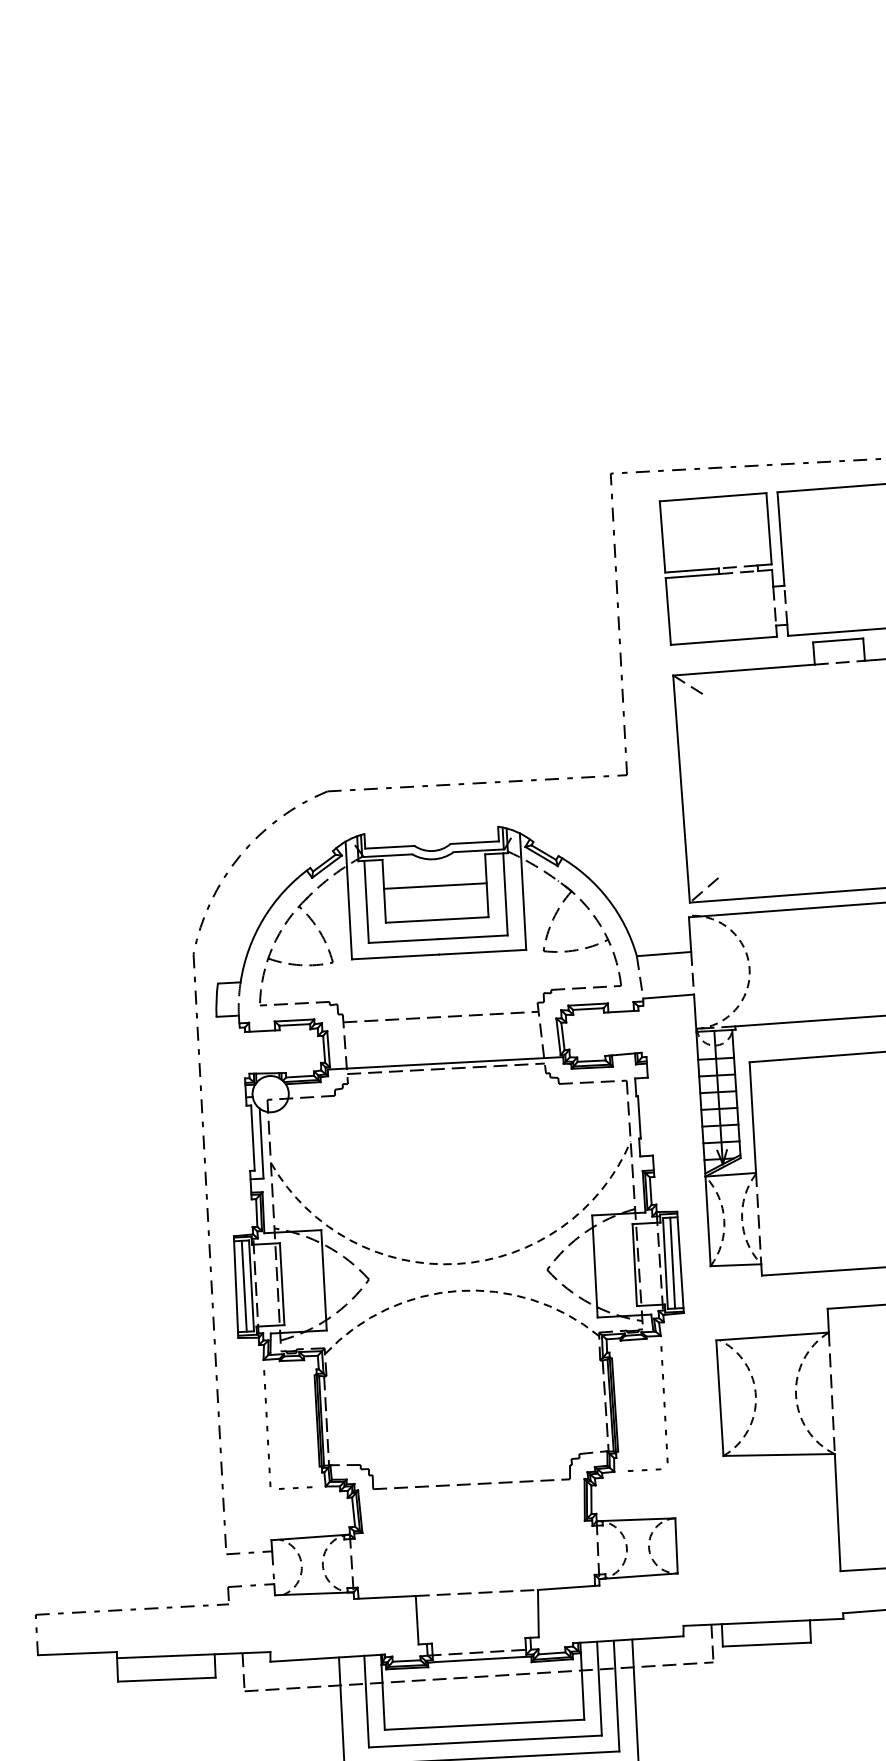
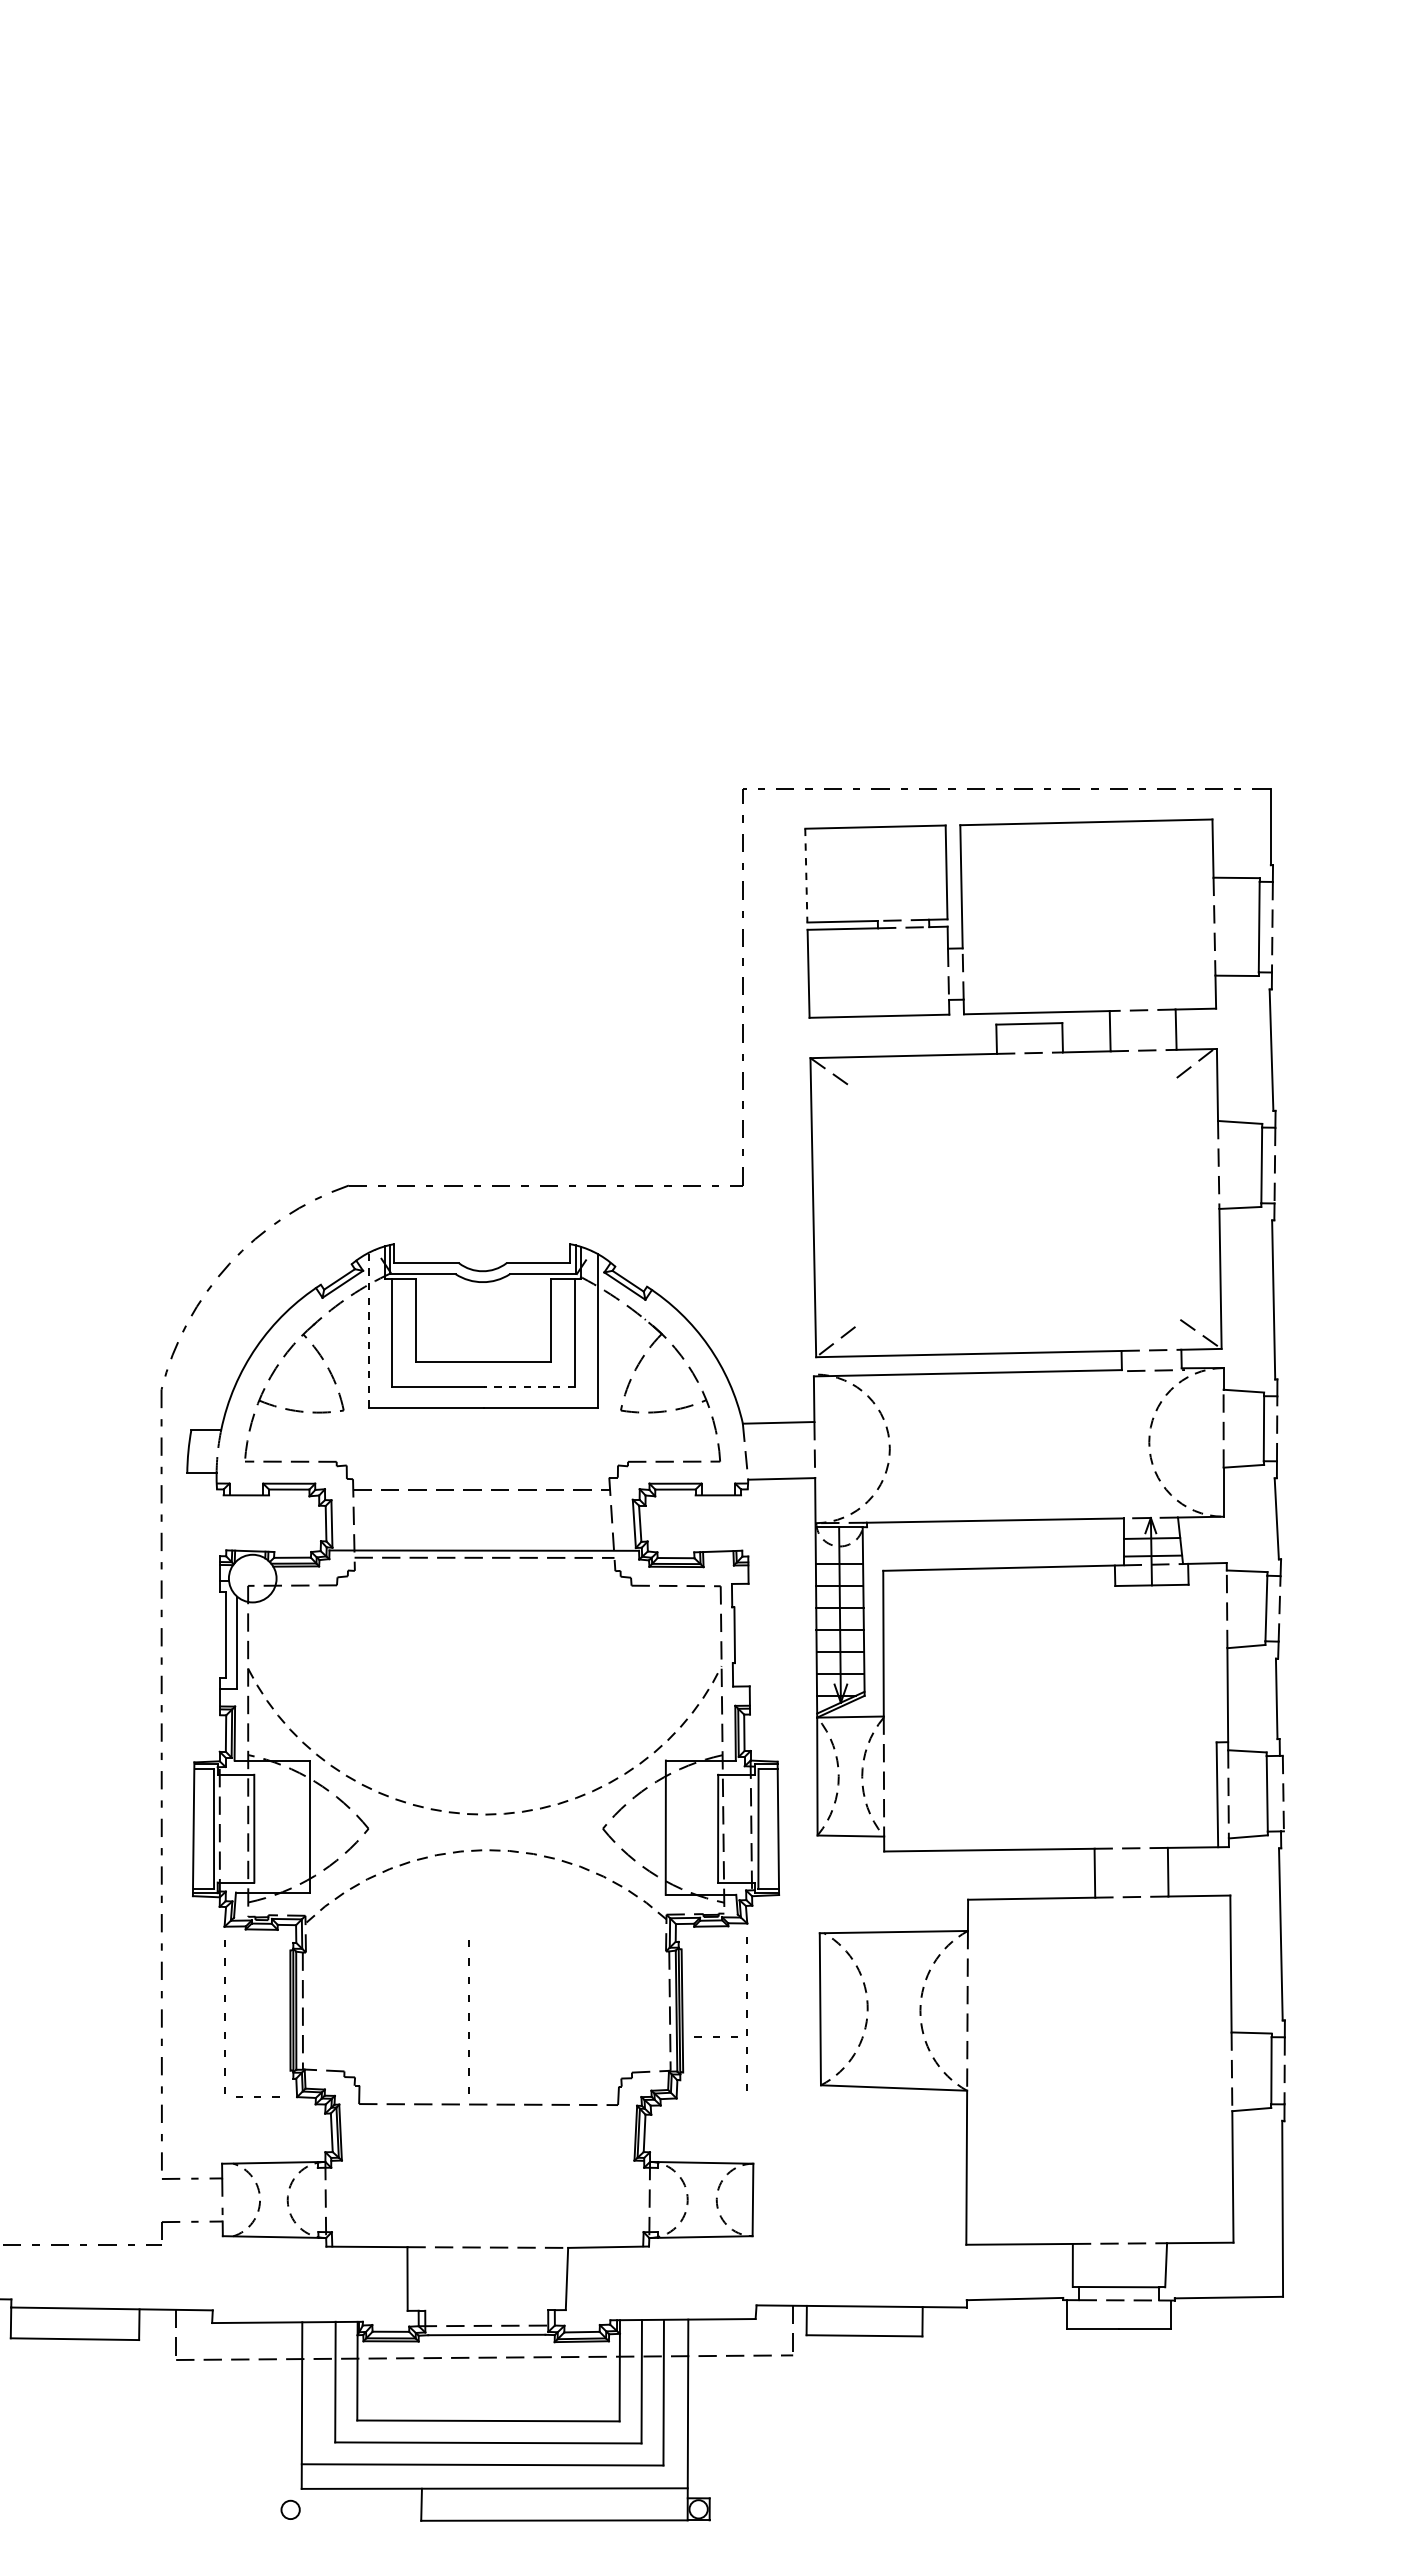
line: (662, 536) -> (806, 875), solid -> dashed
line: (435, 886) -> (483, 1317), removed
line: (348, 900) -> (368, 1329), solid -> dashed
line: (473, 937) -> (529, 1387), solid -> dashed
line: (672, 1262) -> (767, 1828), removed
line: (244, 1286) -> (204, 1828), removed
line: (452, 1418) -> (468, 2016), added
line: (643, 1469) -> (715, 2036), moved

